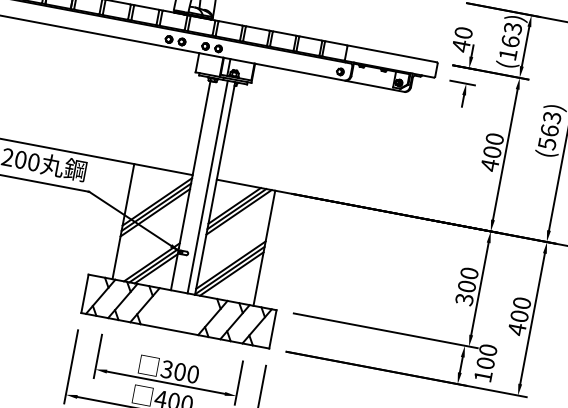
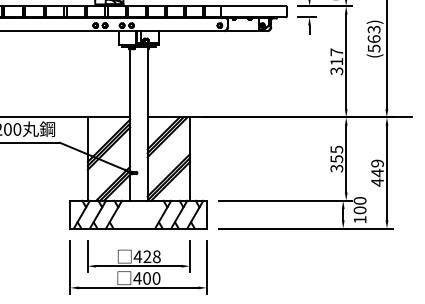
text: (491, 151) -> (336, 61), 400 -> 317
line: (208, 186) -> (142, 123), removed
text: (467, 280) -> (336, 154), 300 -> 355
text: (520, 310) -> (377, 168), 400 -> 449
text: (178, 371) -> (146, 256), 300 -> 428

